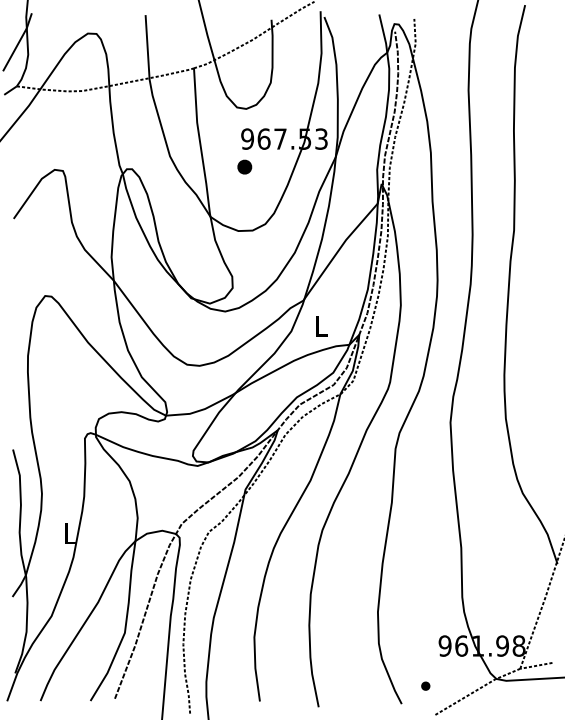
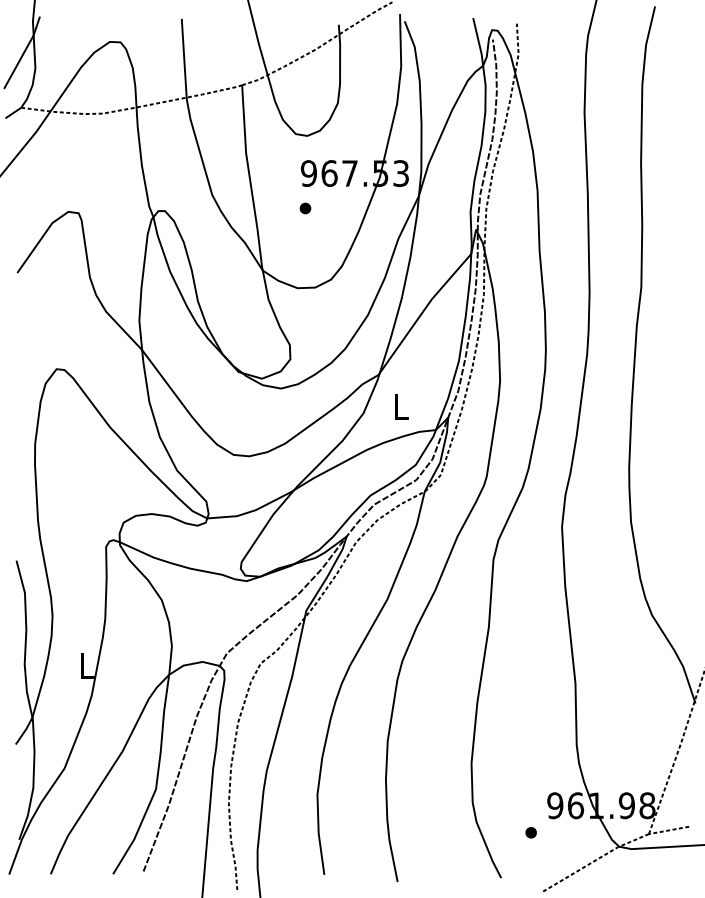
part: (244, 167) -> (305, 208), size x0.62
part: (425, 685) -> (530, 832), moved

